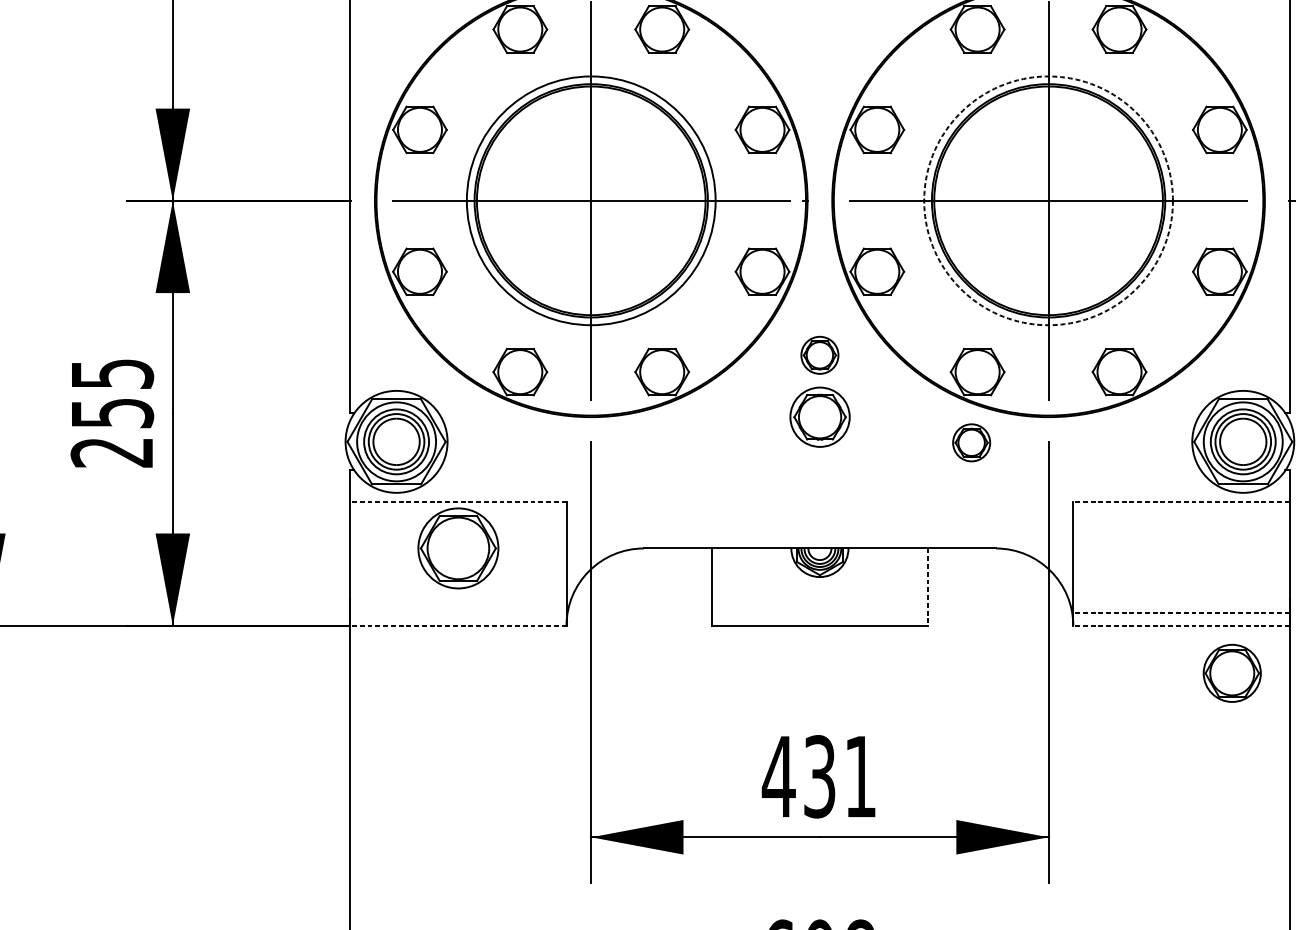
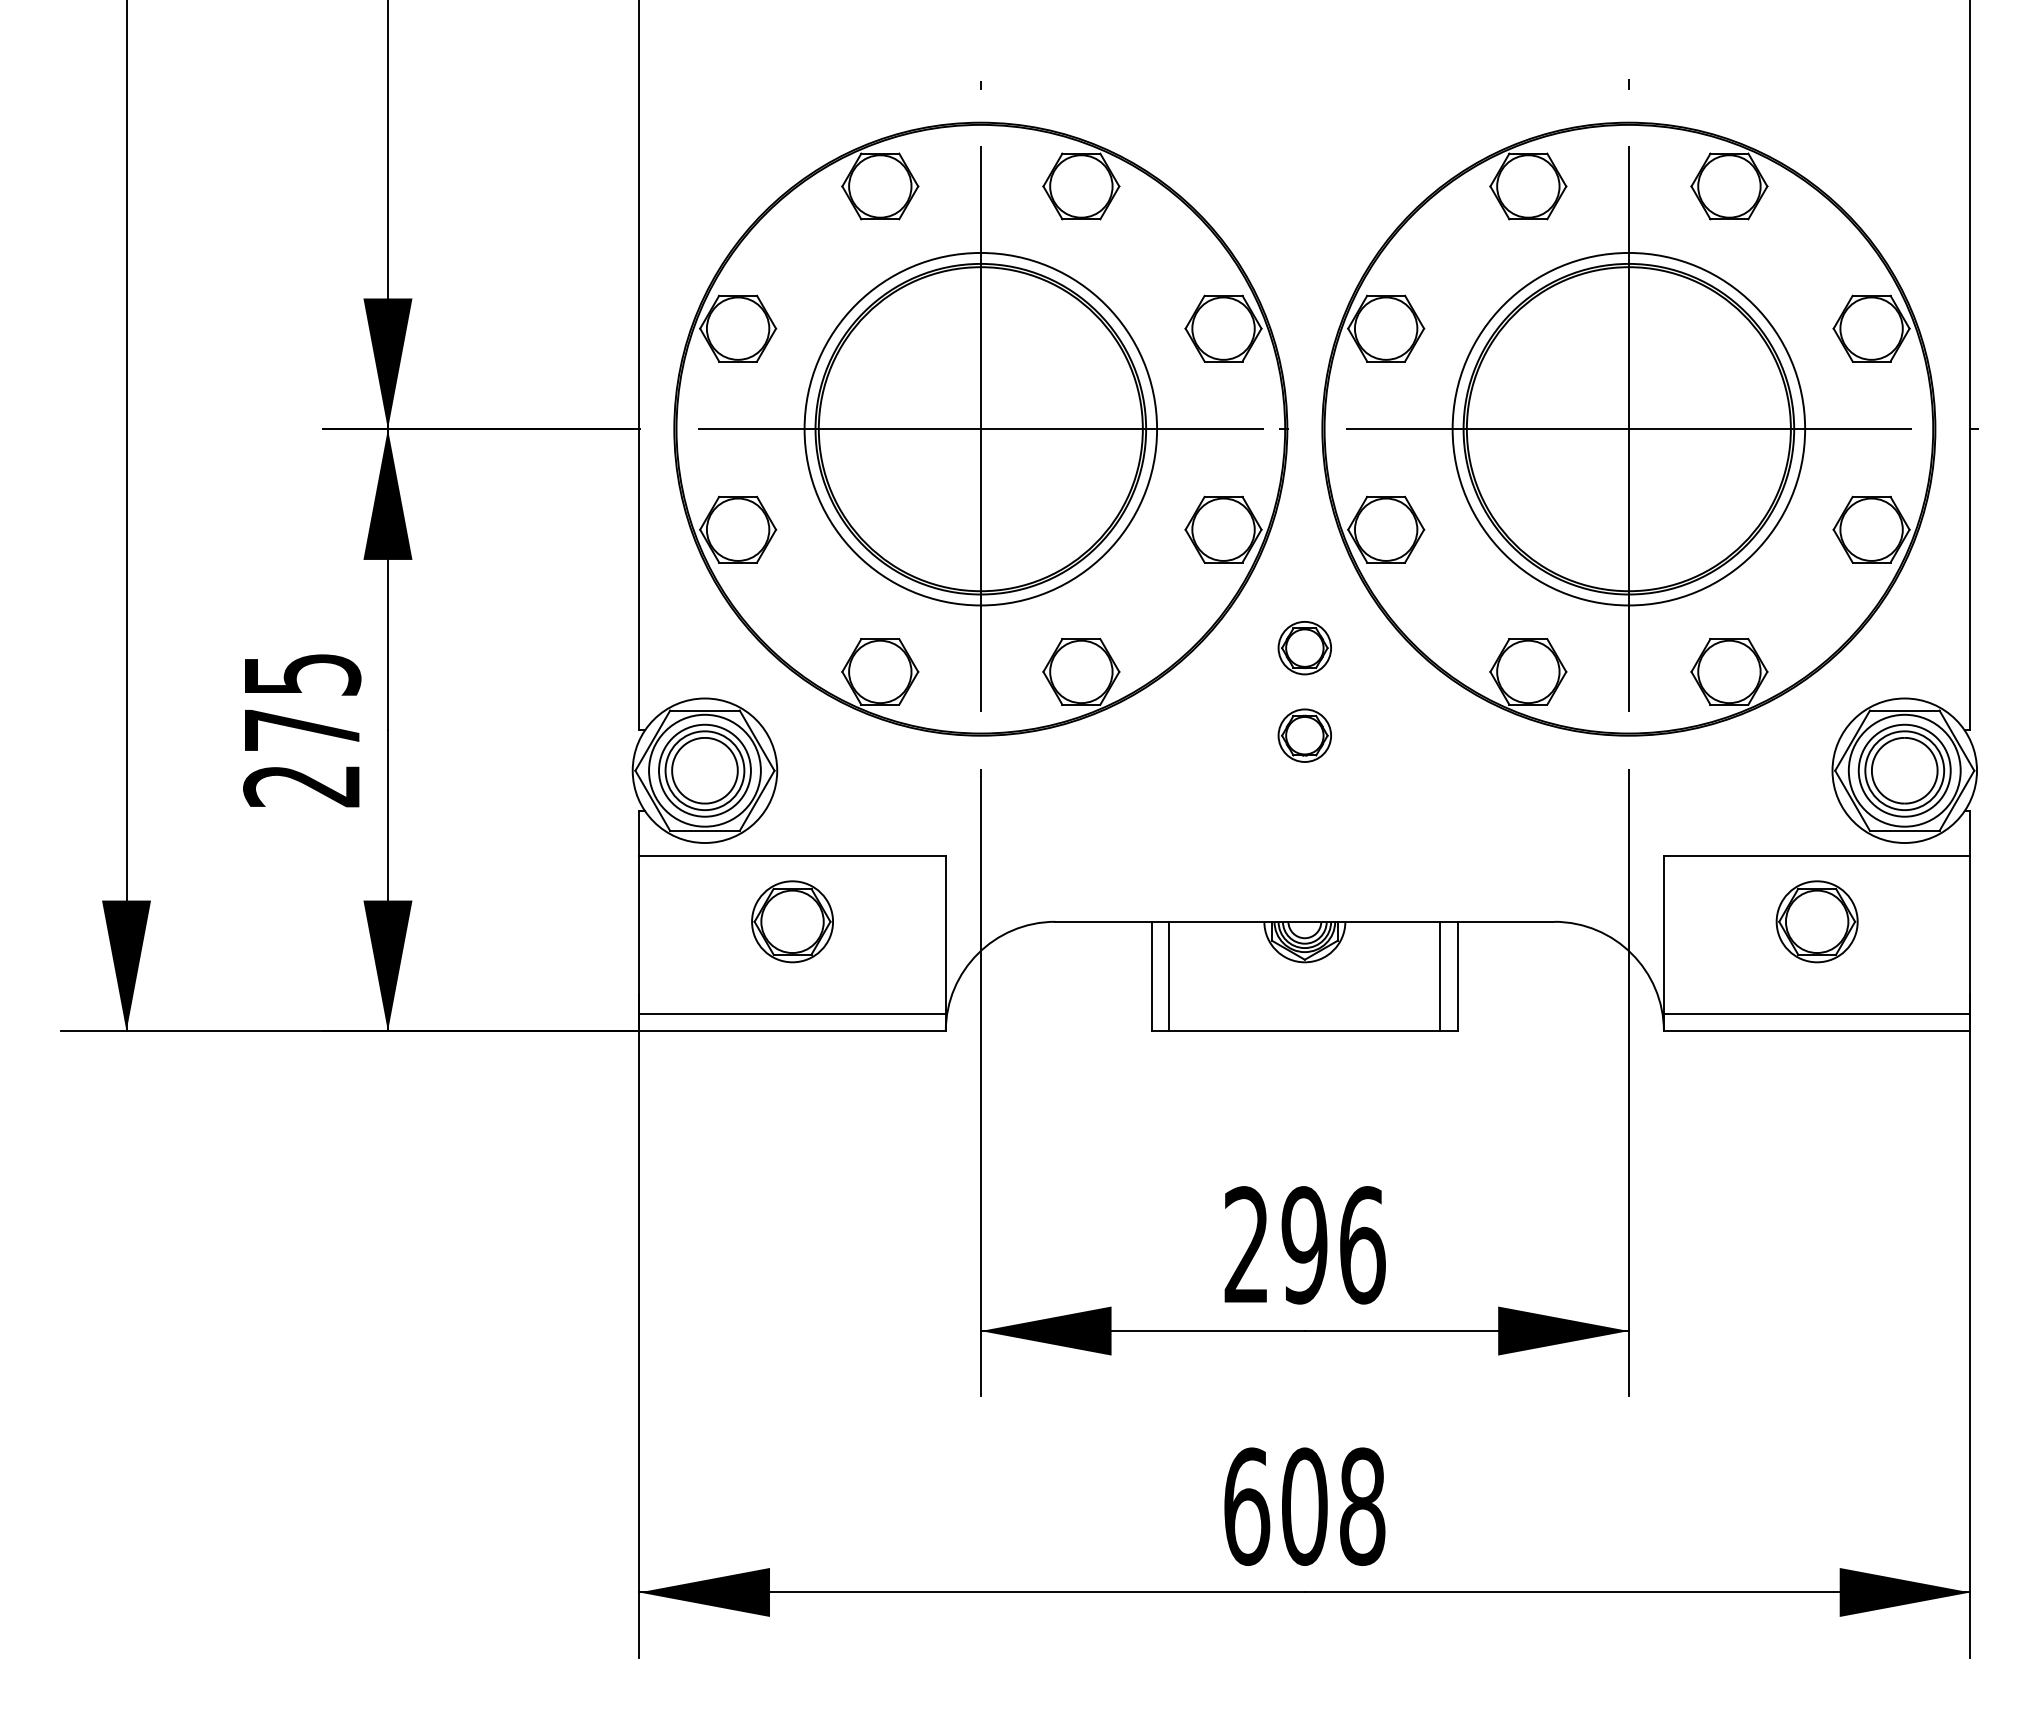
circle: (1048, 200) -> (1628, 428), dashed -> solid
text: (113, 413) -> (303, 730), 255 -> 275
part: (819, 416) -> (1304, 735), size x0.62
part: (971, 443) -> (1519, 772), removed
line: (458, 502) -> (792, 856), dashed -> solid
line: (1180, 502) -> (1816, 856), dashed -> solid
part: (458, 548) -> (792, 921), size x0.71
line: (724, 587) -> (1169, 976), added
line: (915, 587) -> (1440, 976), added
line: (928, 587) -> (1458, 976), dashed -> solid
line: (458, 613) -> (792, 1013), added
line: (1180, 613) -> (1816, 1013), dashed -> solid
line: (458, 625) -> (792, 1031), dashed -> solid
line: (1180, 625) -> (1816, 1031), dashed -> solid
part: (1231, 673) -> (1816, 921), moved
text: (818, 776) -> (1303, 1245), 431 -> 296

